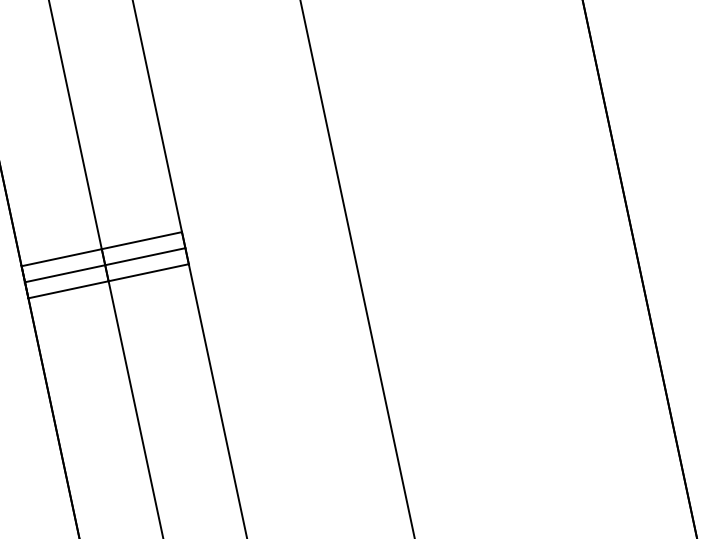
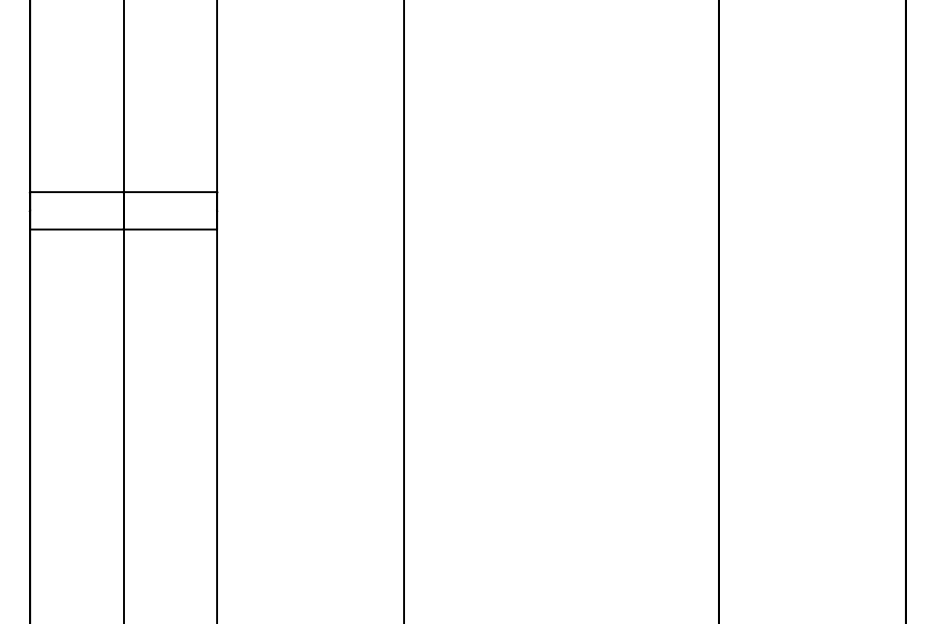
line: (105, 264) -> (123, 210), removed

